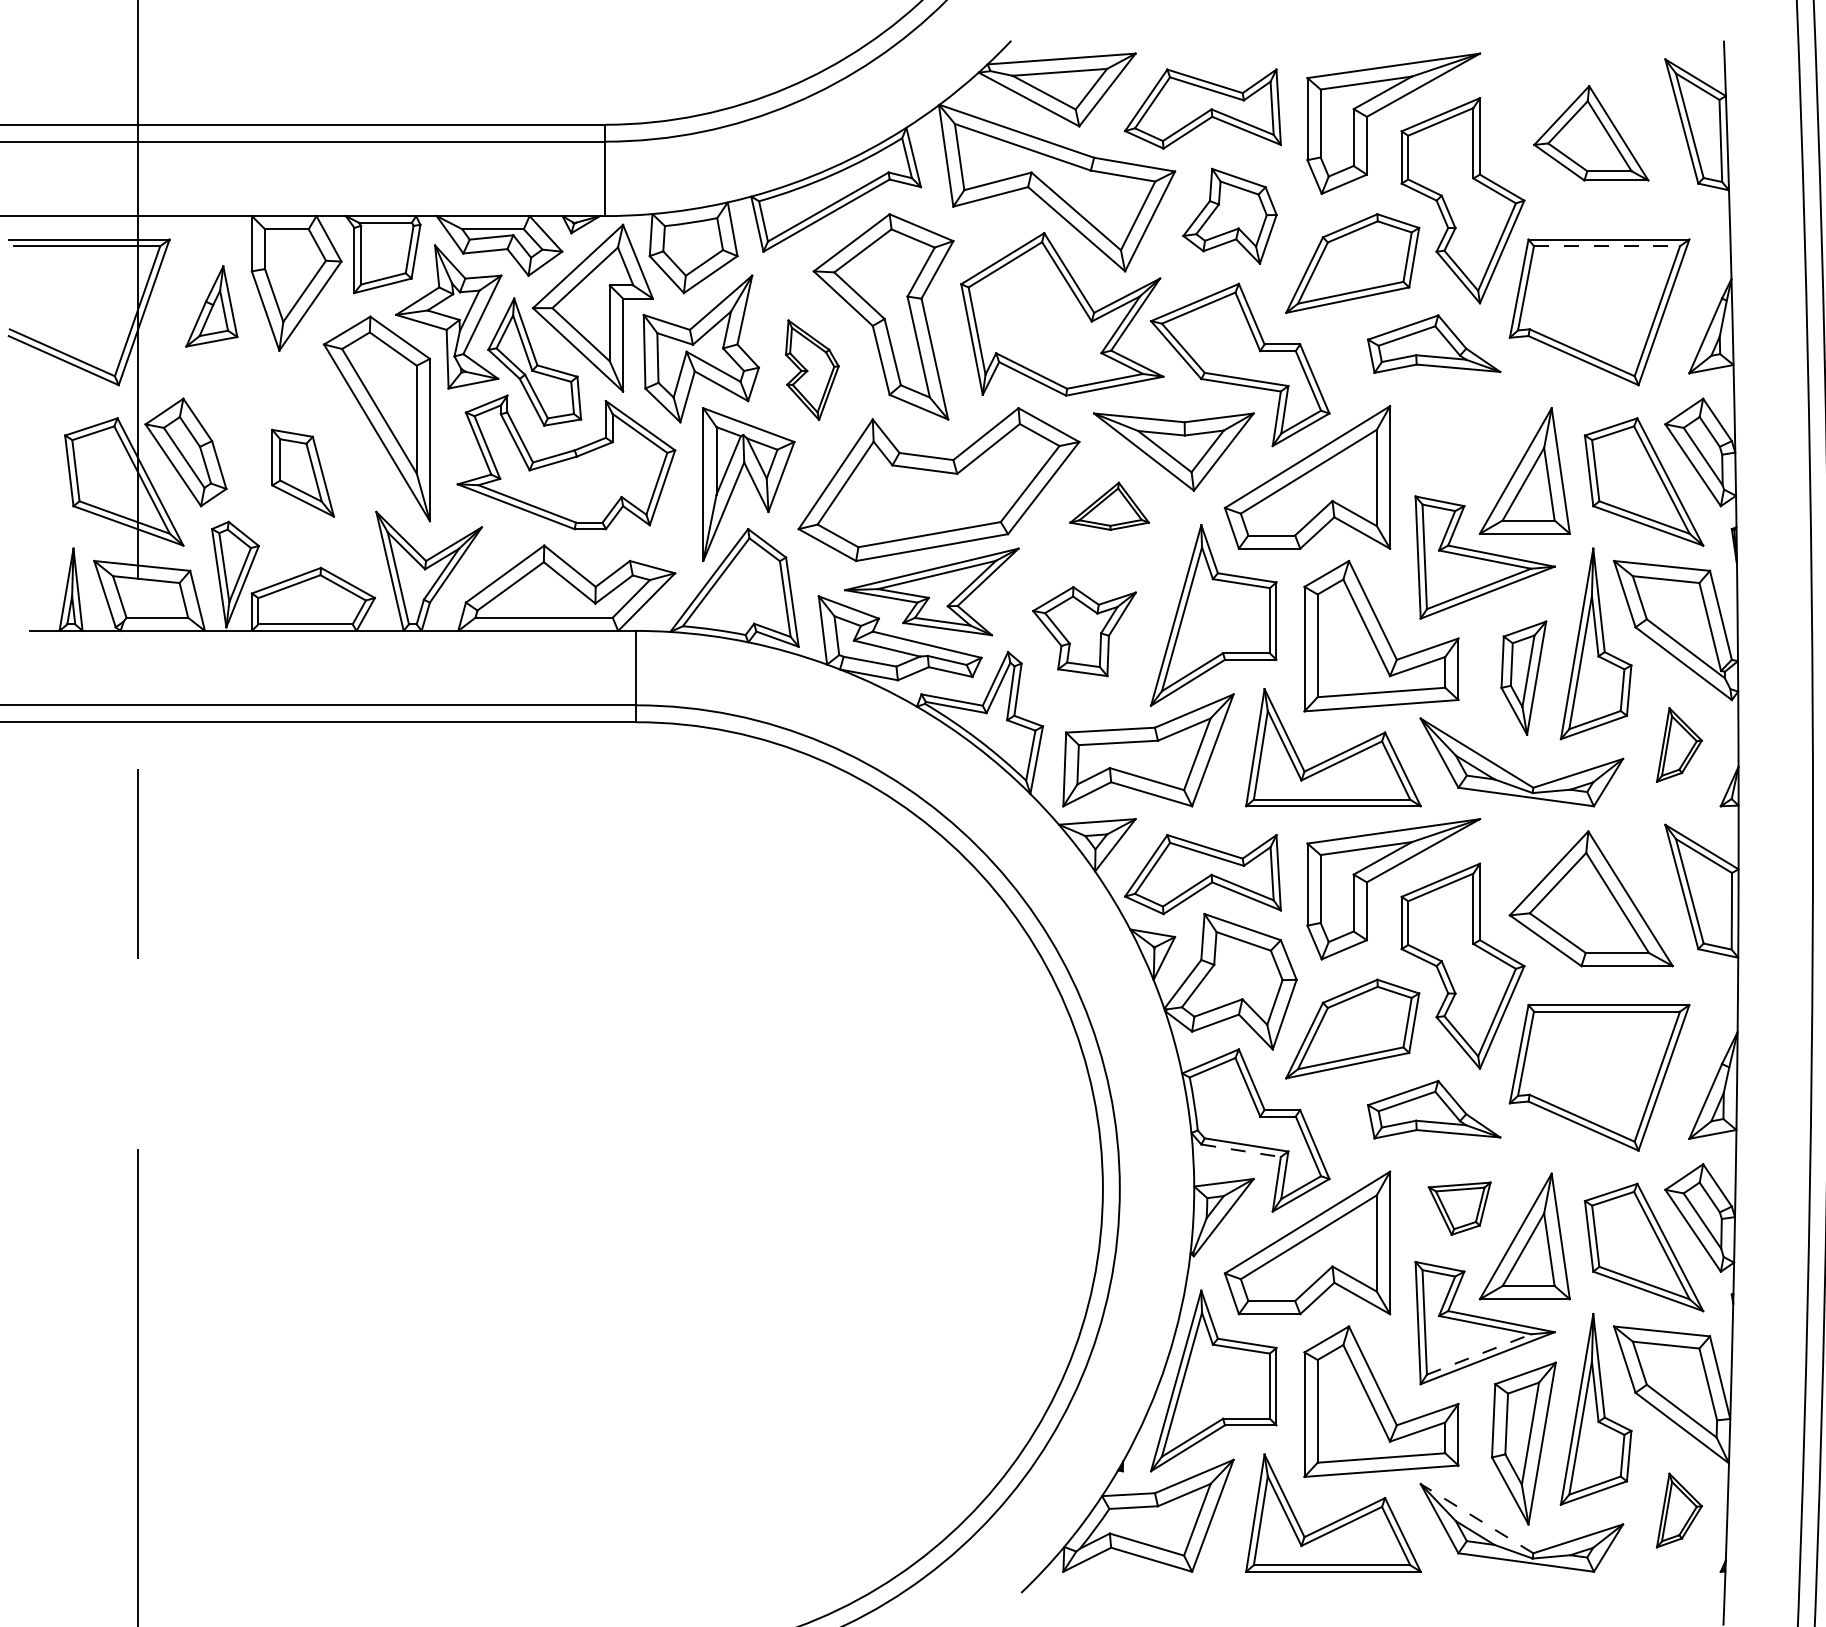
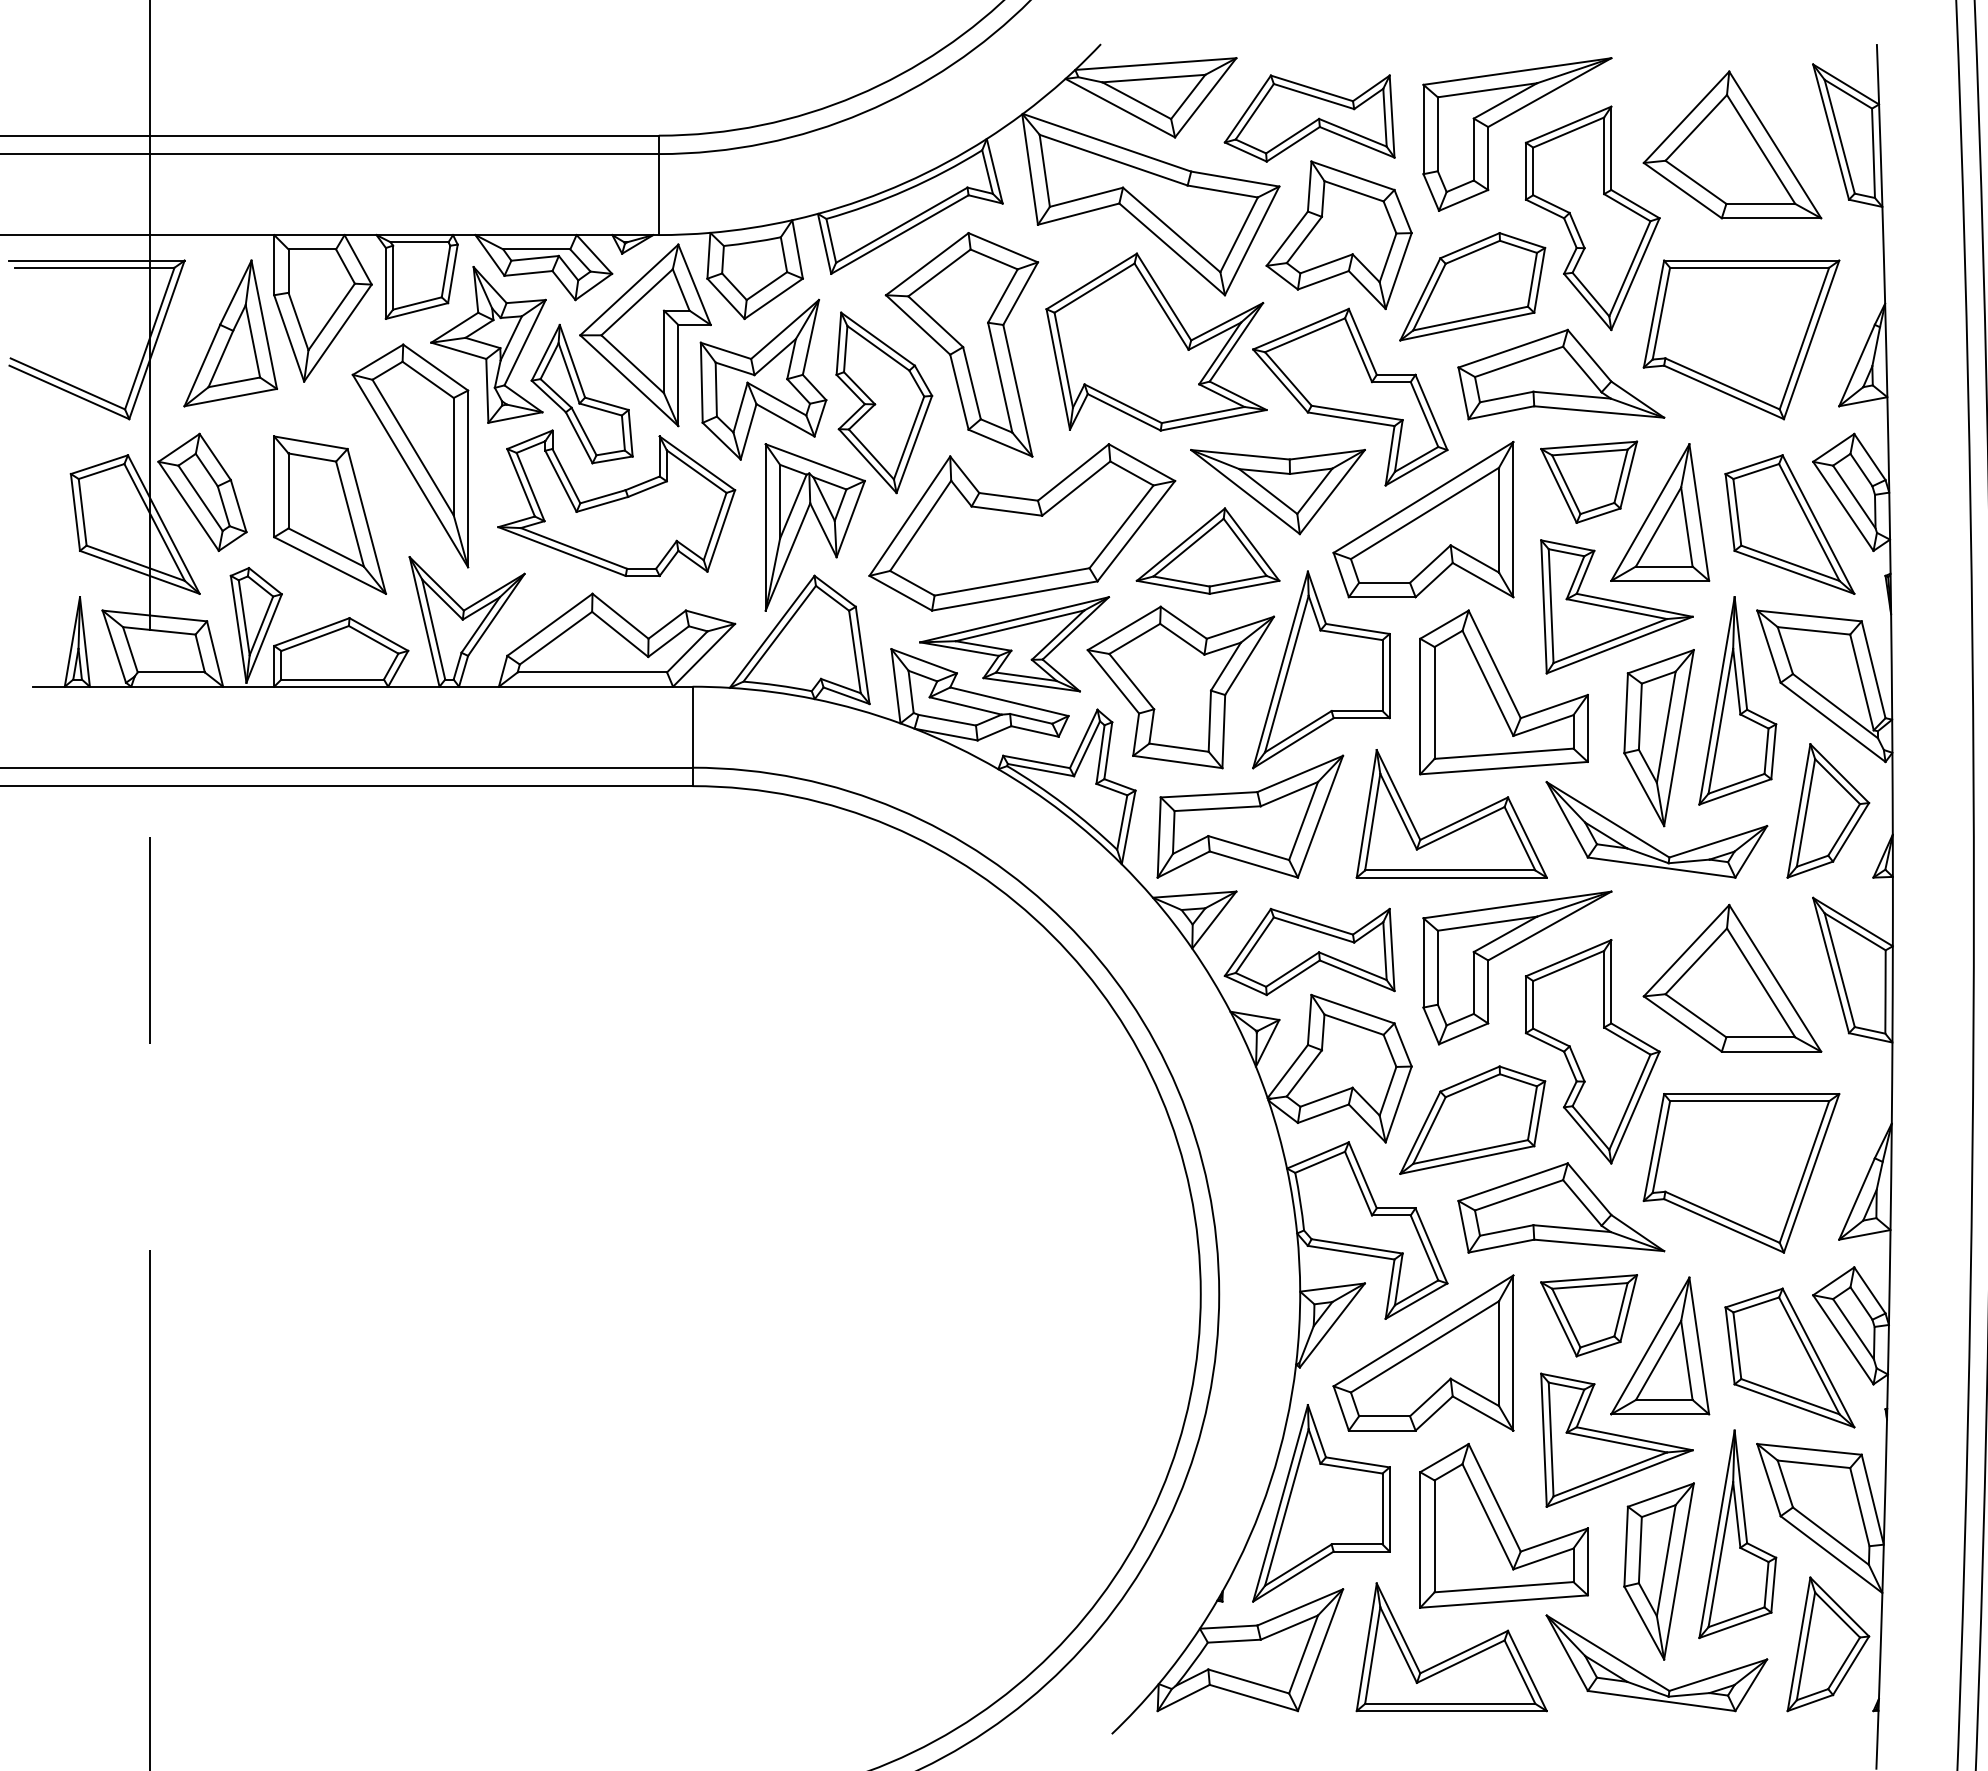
part: (1591, 132) -> (1732, 144), size x1.43
part: (1229, 216) -> (1338, 235), size x1.43
line: (1606, 245) -> (1749, 267), dashed -> solid
part: (211, 306) -> (230, 333), size x1.67
part: (1434, 344) -> (1561, 374), size x1.43
part: (812, 369) -> (884, 402), size x1.67
part: (1459, 442) -> (1589, 481), added
part: (302, 472) -> (329, 514), size x1.67
part: (1109, 505) -> (1207, 550), size x1.67
part: (1084, 631) -> (1180, 687), size x1.67
part: (1523, 678) -> (1658, 738), size x1.43
part: (1679, 744) -> (1828, 810), size x1.67
part: (1434, 1109) -> (1561, 1207), size x1.43
line: (1241, 1150) -> (1351, 1252), dashed -> solid
part: (1459, 1208) -> (1589, 1315), size x1.43
line: (1479, 1354) -> (1610, 1474), dashed -> solid
part: (1679, 1510) -> (1828, 1644), size x1.67
line: (1477, 1518) -> (1608, 1653), dashed -> solid

